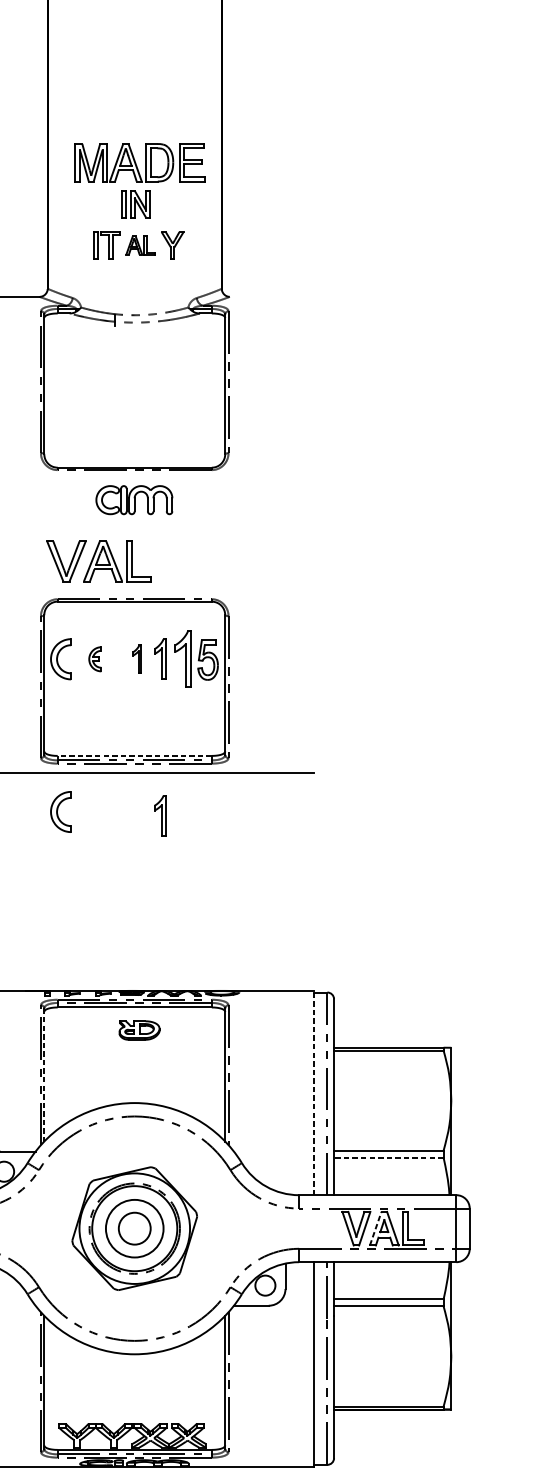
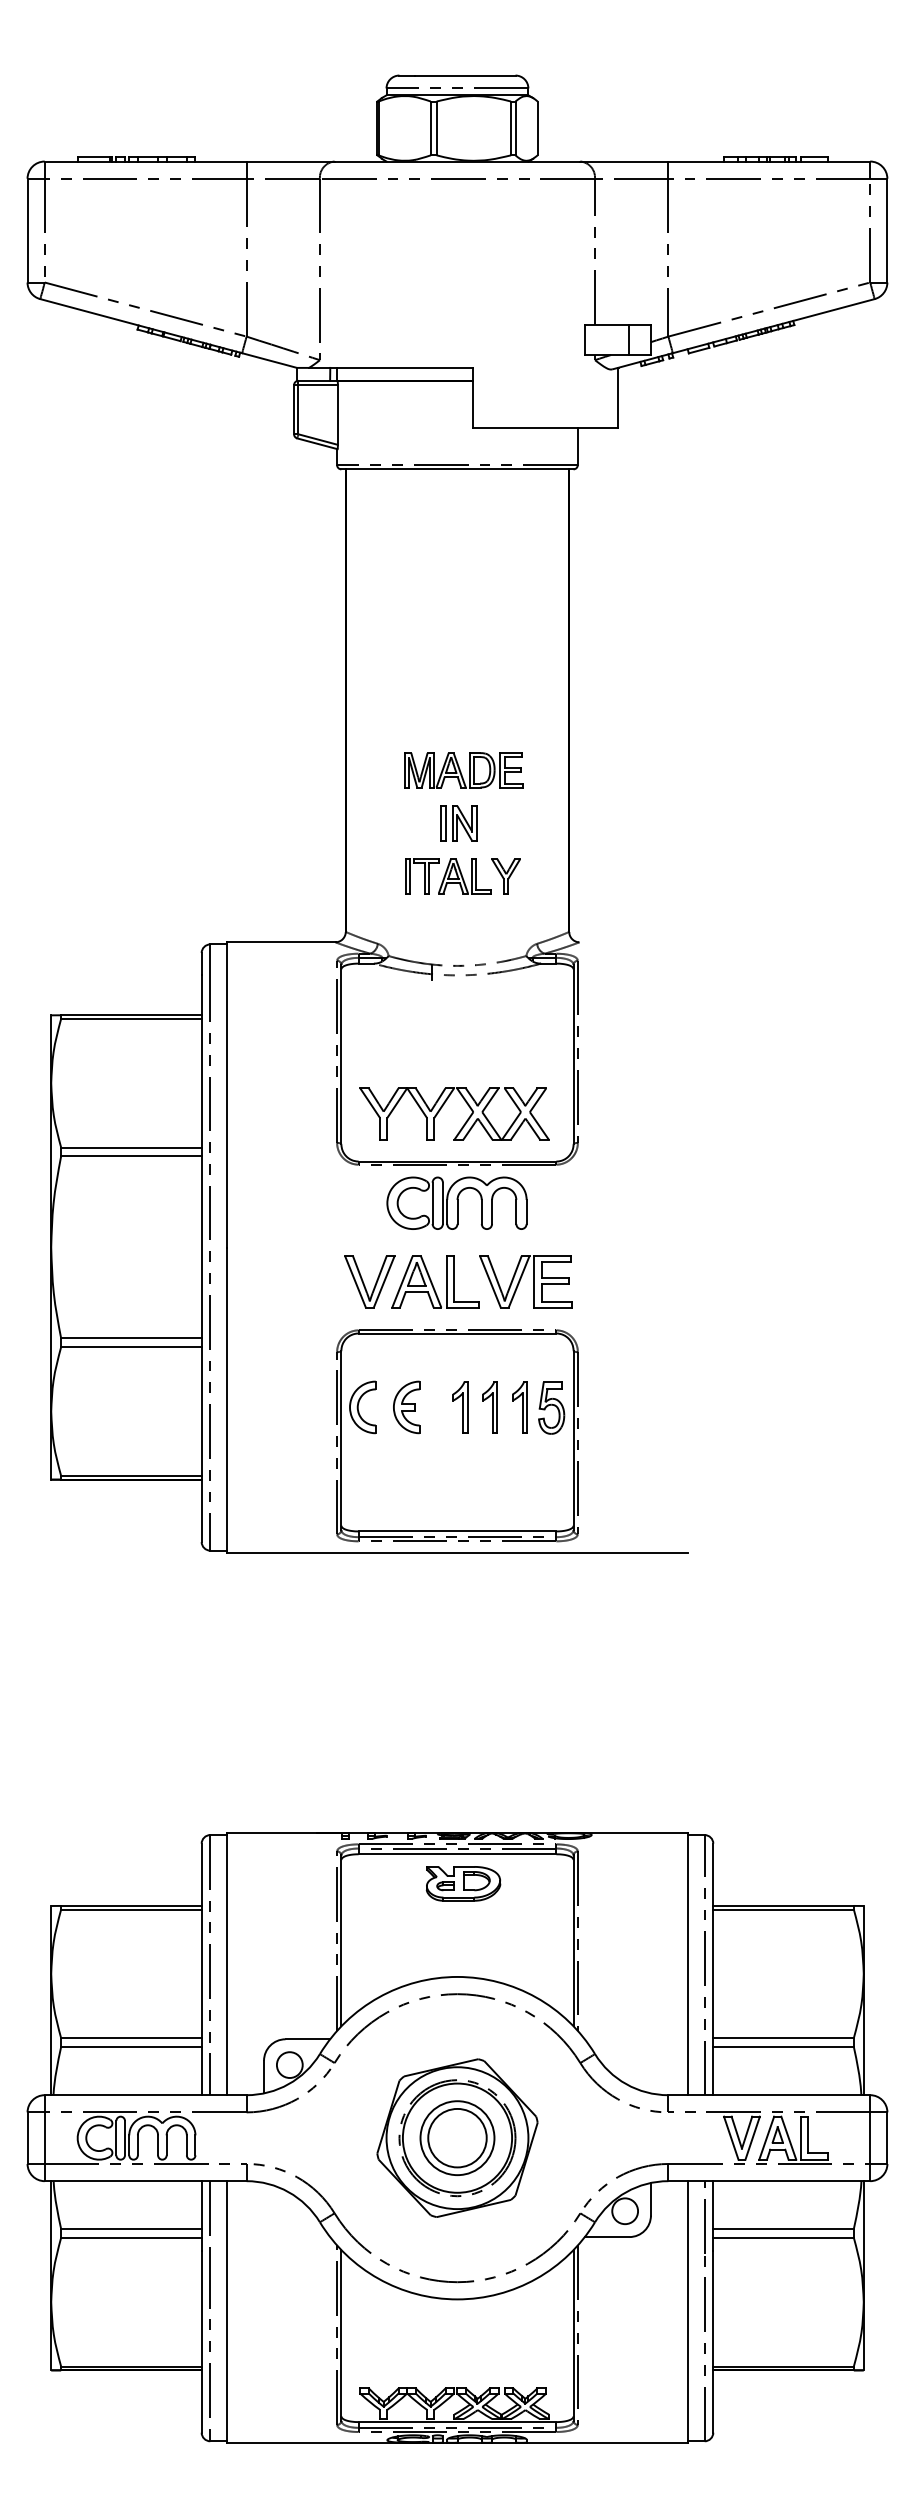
part: (139, 162) -> (463, 770), size x0.71
part: (140, 245) -> (464, 876), size x1.43
part: (123, 424) -> (443, 1106), added
part: (133, 499) -> (456, 1202), size x1.43
part: (187, 561) -> (525, 1281), added
part: (95, 659) -> (406, 1407), size x1.67
part: (137, 659) -> (460, 1407), size x1.43
part: (183, 659) -> (519, 1407), size x0.71
line: (134, 755) -> (457, 1531), dashed -> solid
part: (60, 812) -> (362, 1603), removed
part: (159, 815) -> (489, 1608), removed
part: (139, 1030) -> (463, 1883), size x1.43
line: (44, 1075) -> (341, 1941), dashed -> solid
line: (313, 1092) -> (687, 1963), dashed -> solid
line: (388, 1157) -> (783, 2046), dashed -> solid
circle: (134, 1228) -> (457, 2137), size x1.43
line: (375, 1228) -> (766, 2138), dashed -> solid

